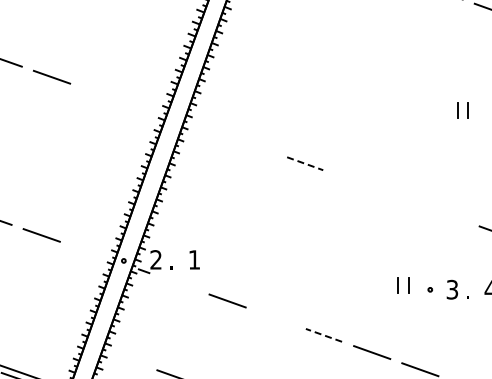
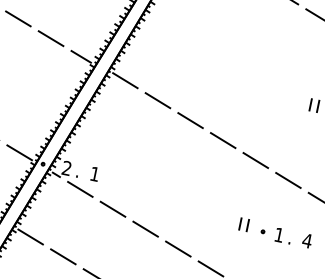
line: (100, 93) -> (51, 38), added
line: (144, 109) -> (81, 56), added
line: (208, 128) -> (125, 80), added
line: (257, 145) -> (158, 100), added
line: (305, 163) -> (190, 120), dashed -> solid
line: (353, 180) -> (223, 140), added
line: (401, 197) -> (255, 159), added
line: (449, 215) -> (288, 180), added
line: (89, 251) -> (19, 152), added
line: (179, 283) -> (80, 189), added
text: (452, 289) -> (279, 234), 3 -> 1
line: (275, 317) -> (145, 228), added
line: (323, 335) -> (177, 249), dashed -> solid
line: (127, 359) -> (30, 236), added

